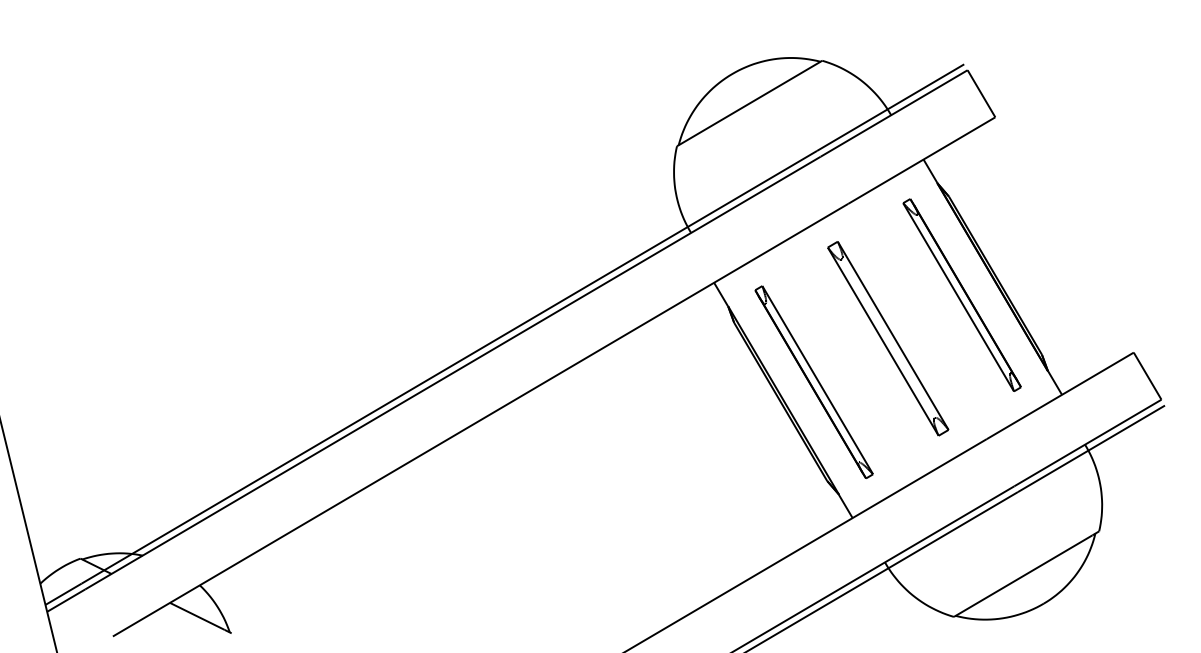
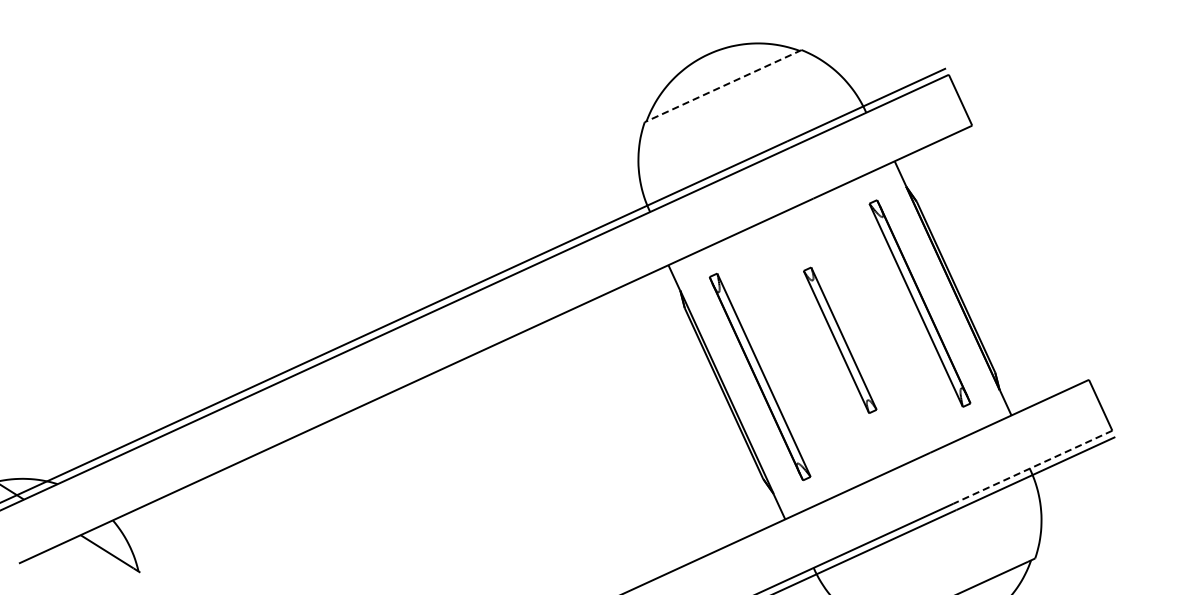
line: (749, 103) -> (723, 86), solid -> dashed
part: (888, 338) -> (840, 340), size x0.7
line: (1087, 443) -> (1032, 467), solid -> dashed

